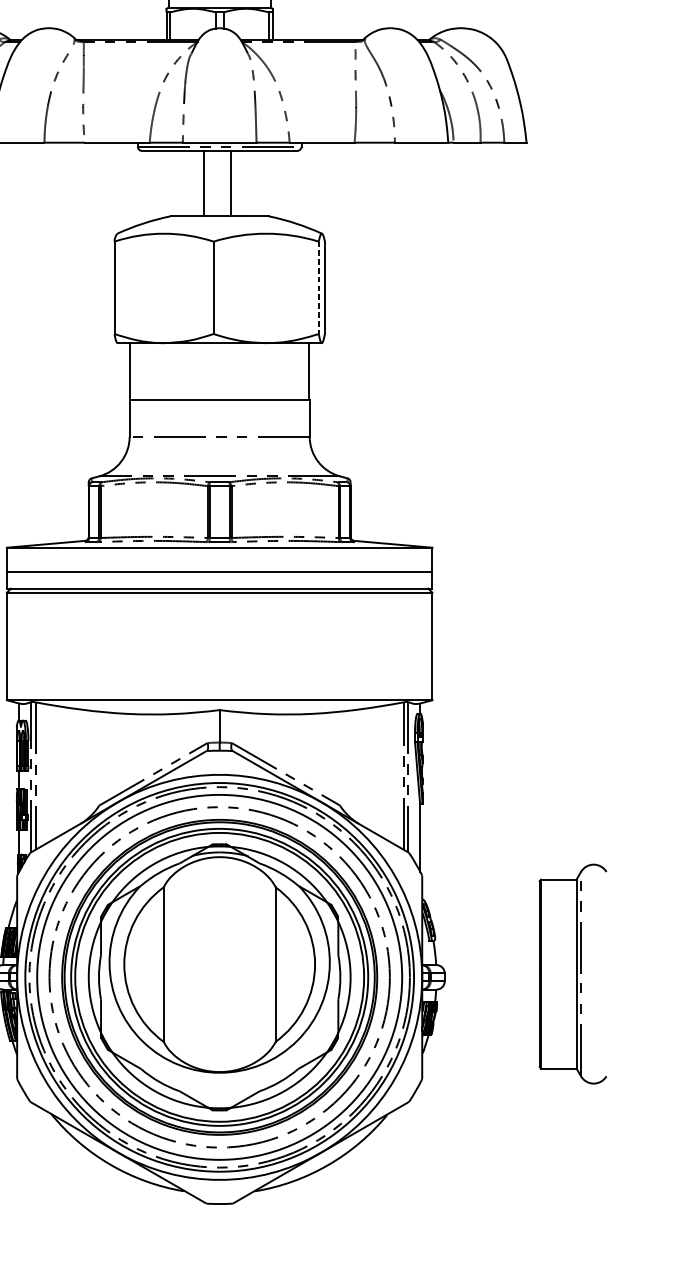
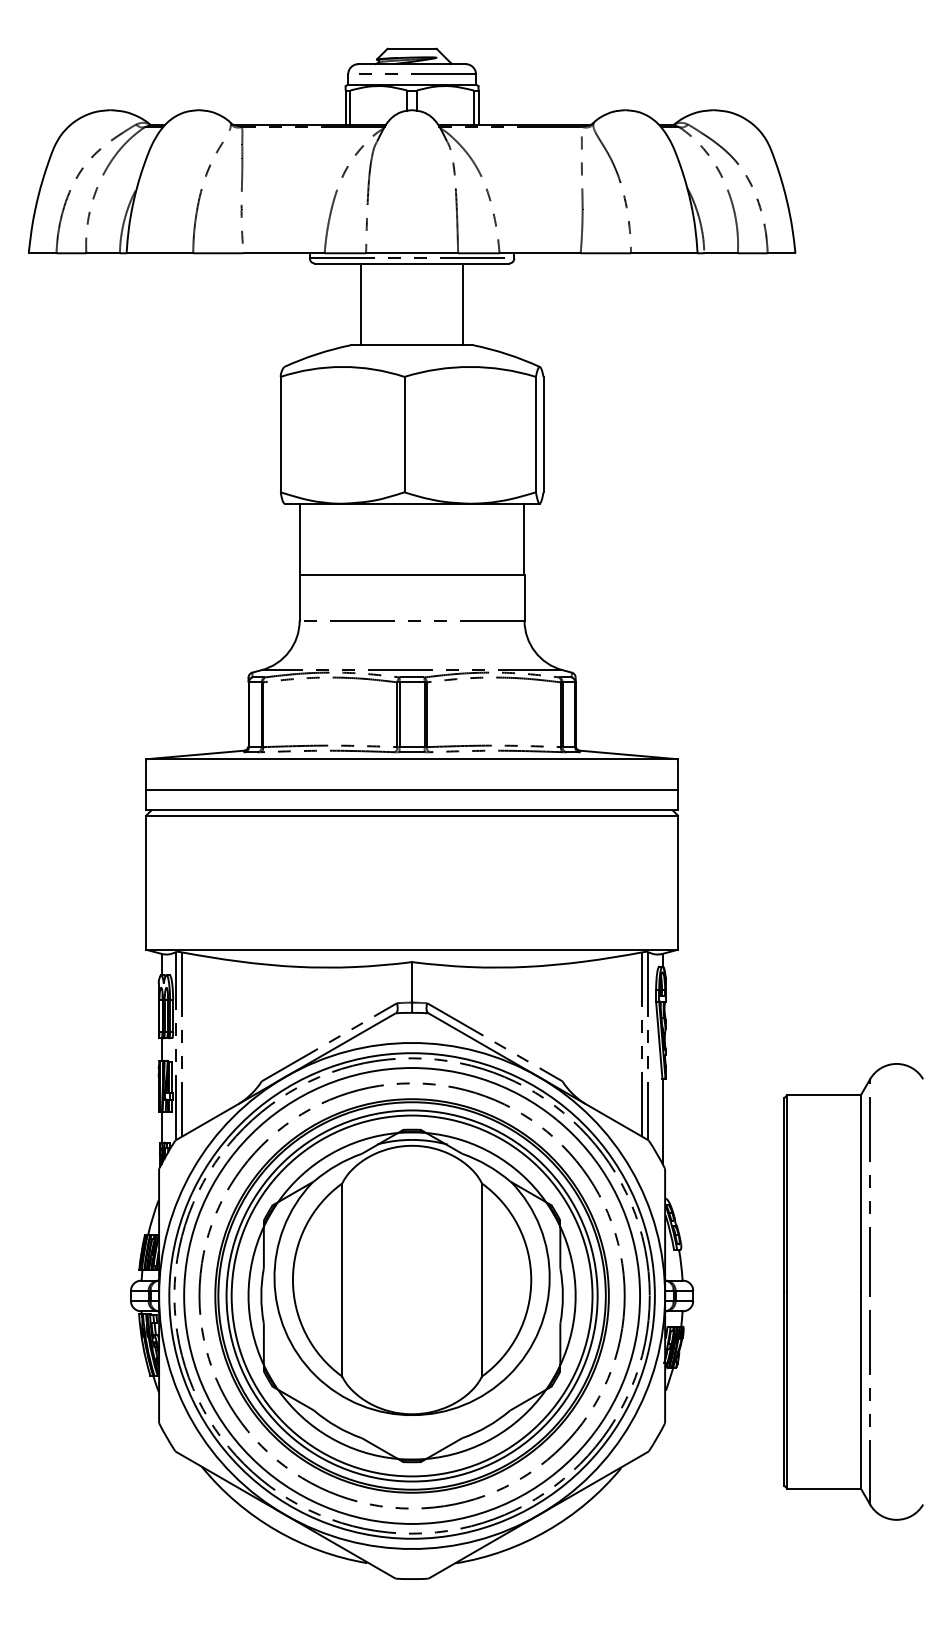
line: (203, 183) -> (360, 304), moved
line: (231, 183) -> (463, 304), moved
line: (318, 287) -> (535, 434), dashed -> solid
part: (573, 973) -> (853, 1291), size x1.67

